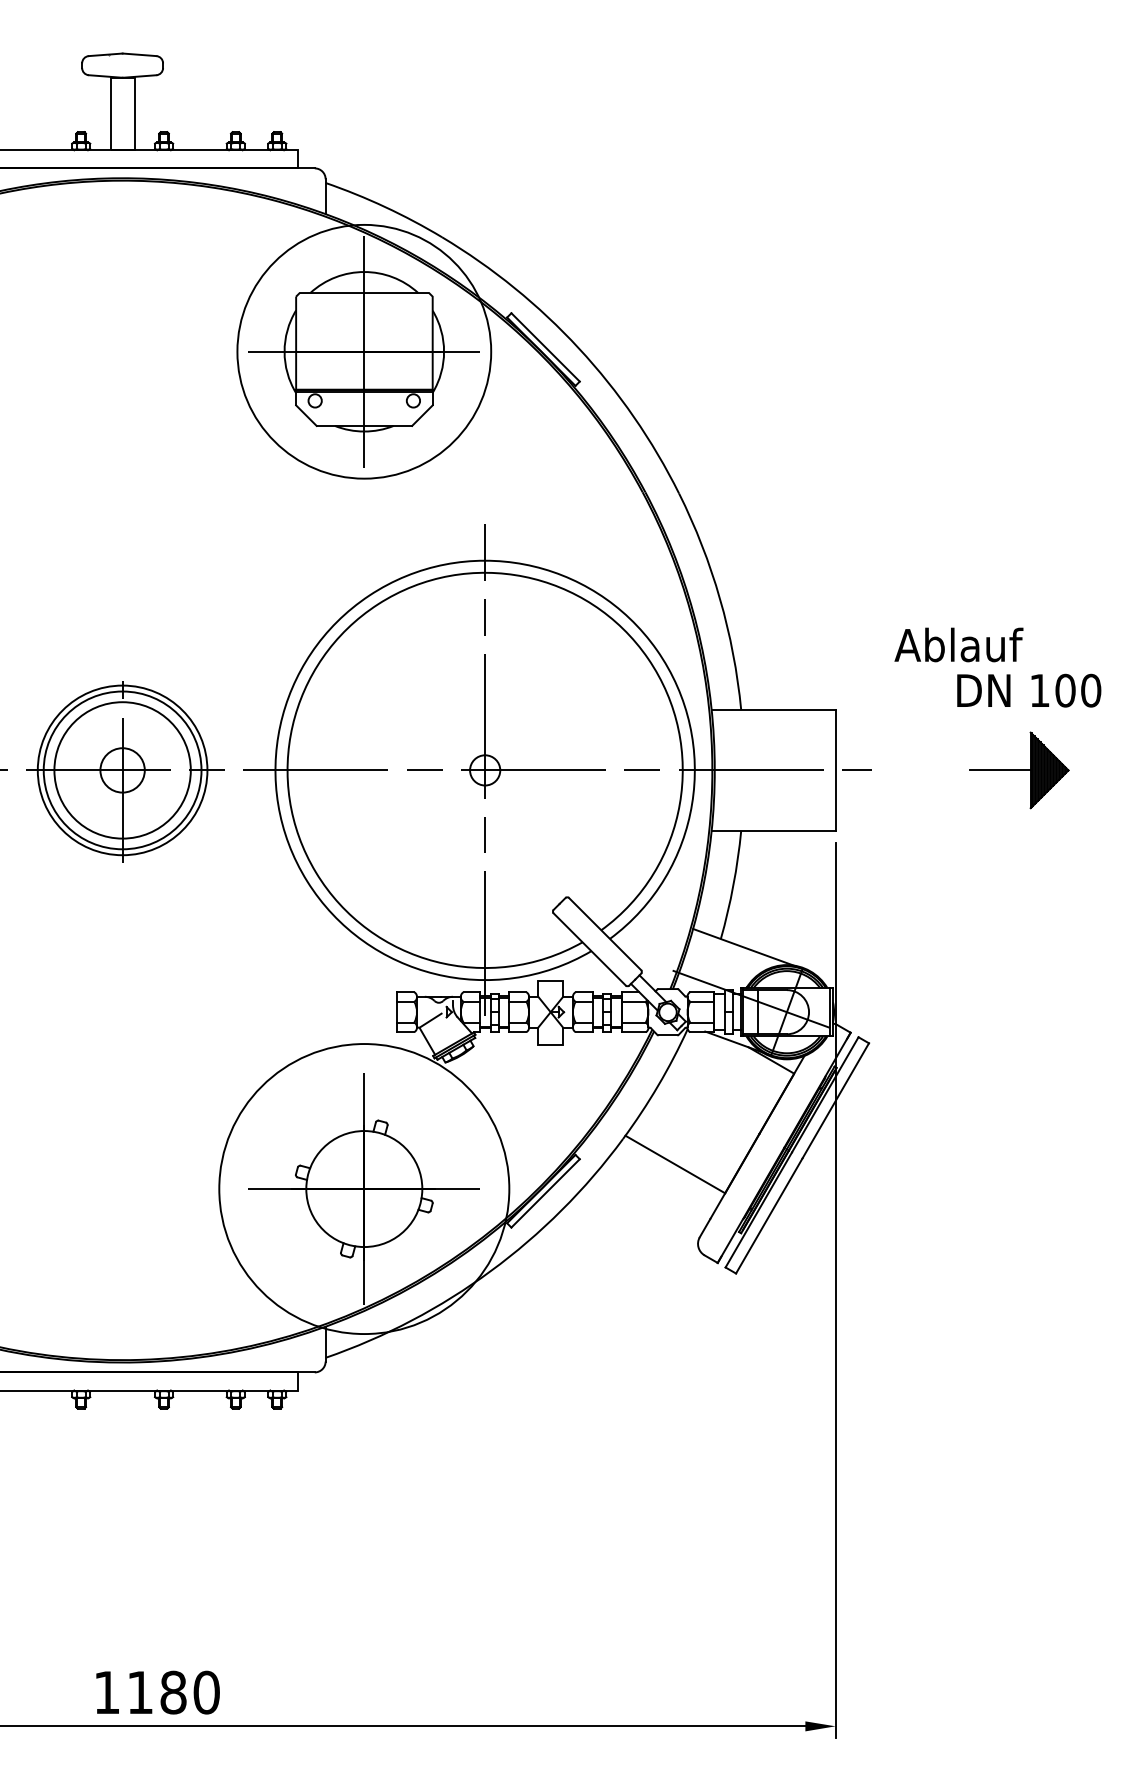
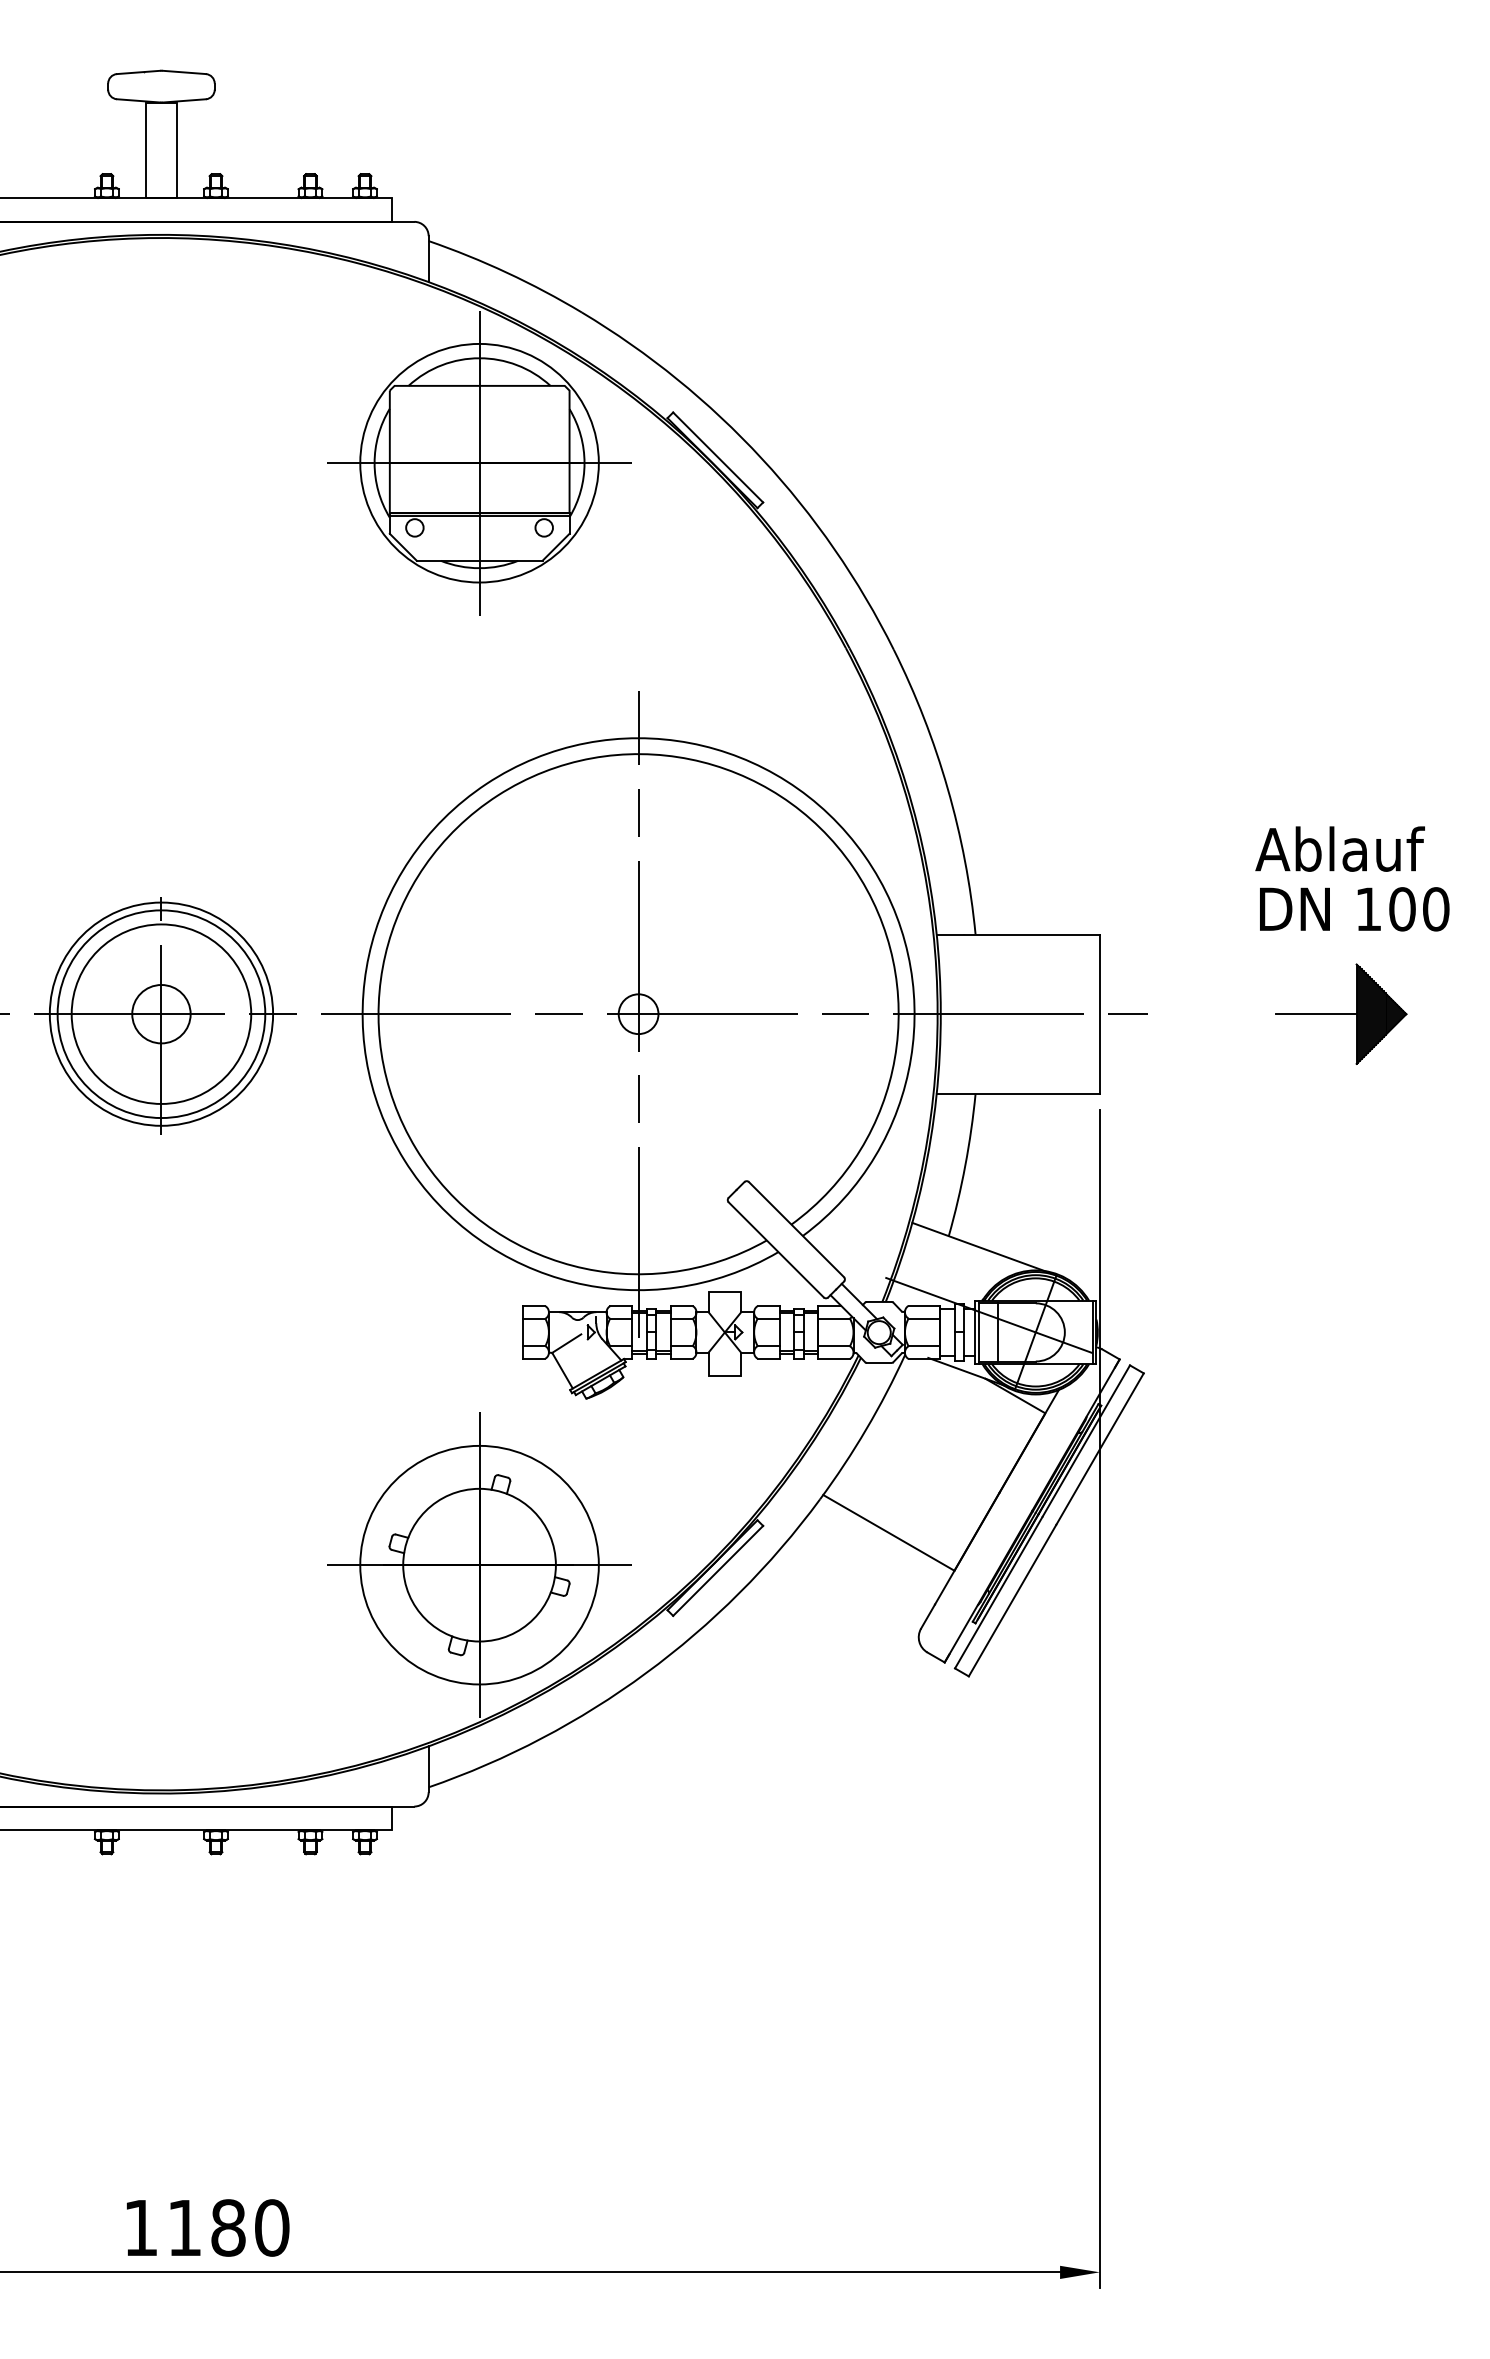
circle: (364, 351) -> (479, 462), size x0.71
text: (958, 644) -> (1339, 848), moved
circle: (364, 1188) -> (479, 1564), size x0.62

